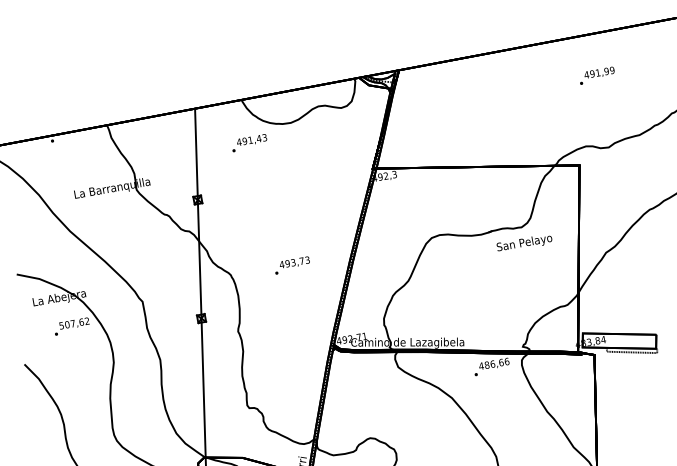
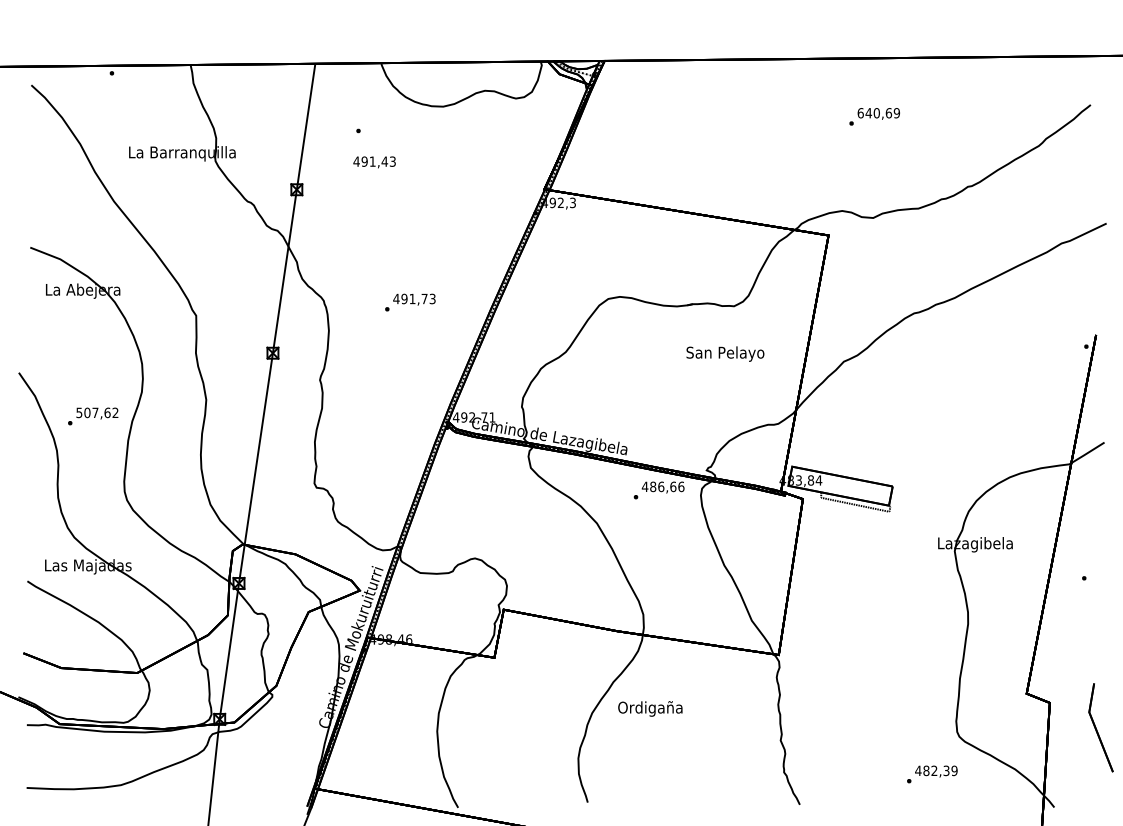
text: (596, 73) -> (874, 113), 491,99 -> 640,69
text: (251, 140) -> (374, 162), moved
text: (524, 243) -> (725, 353), moved
text: (293, 262) -> (412, 298), 493,73 -> 491,73
text: (72, 326) -> (93, 416), moved

